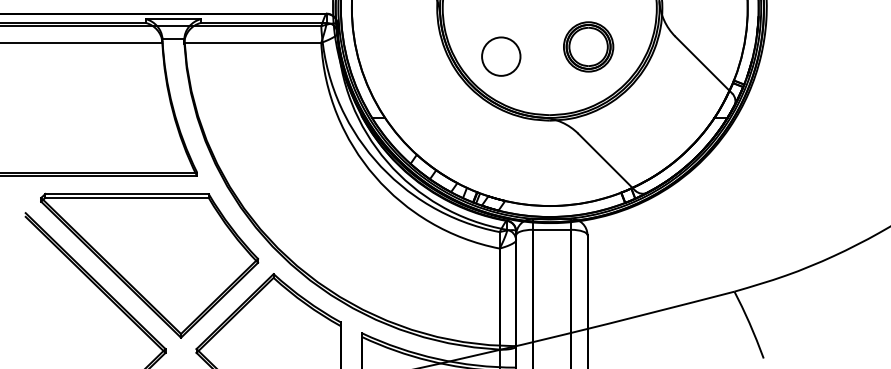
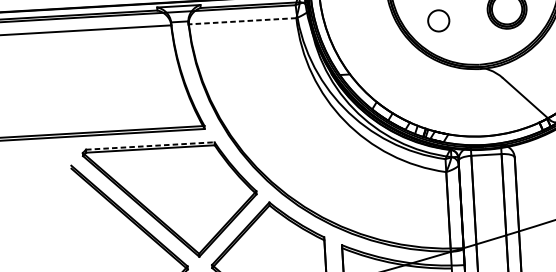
line: (252, 42) -> (242, 21), solid -> dashed
circle: (501, 56) -> (438, 20), size x0.7
line: (127, 193) -> (150, 145), solid -> dashed

